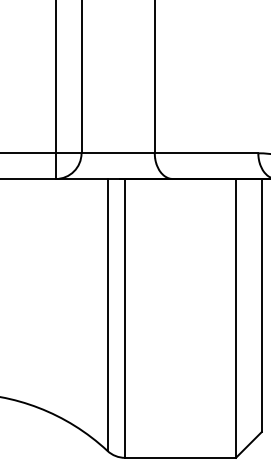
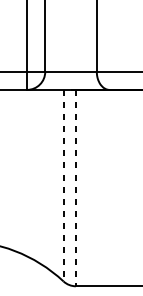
line: (107, 315) -> (63, 186), solid -> dashed
line: (125, 318) -> (76, 188), solid -> dashed

